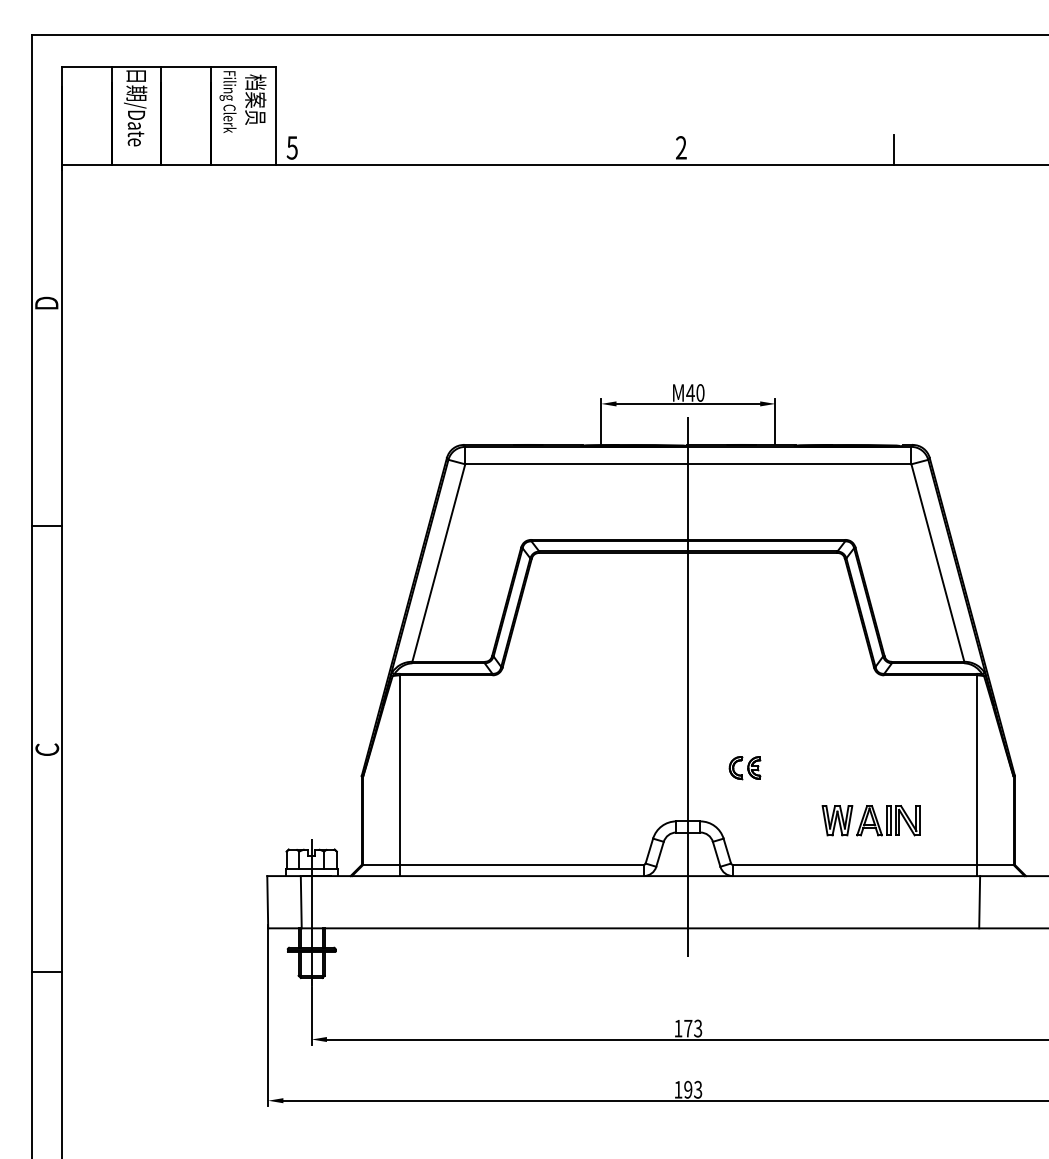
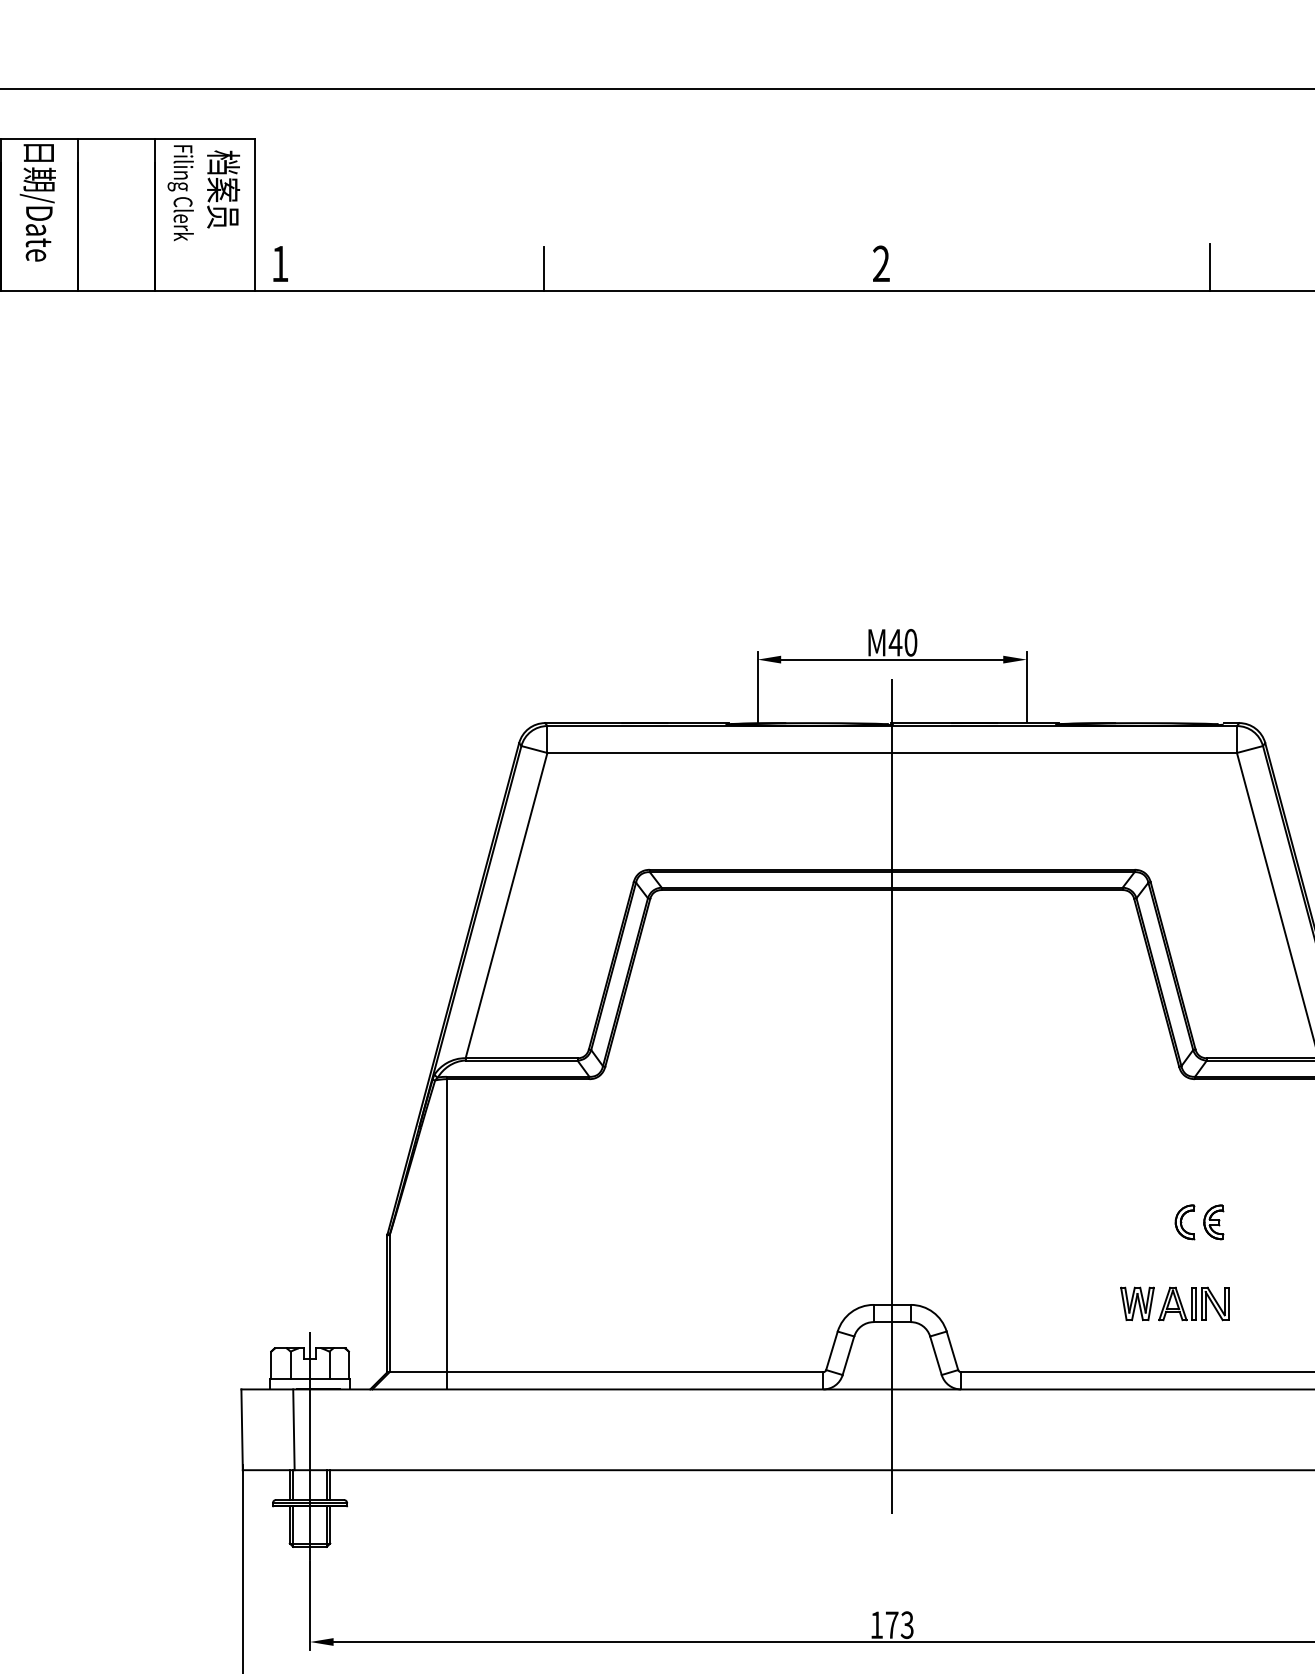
text: (291, 147) -> (278, 263), 5 -> 1
line: (462, 150) -> (543, 267), added
part: (744, 768) -> (1198, 1223), moved
part: (870, 820) -> (1173, 1303), size x0.71

